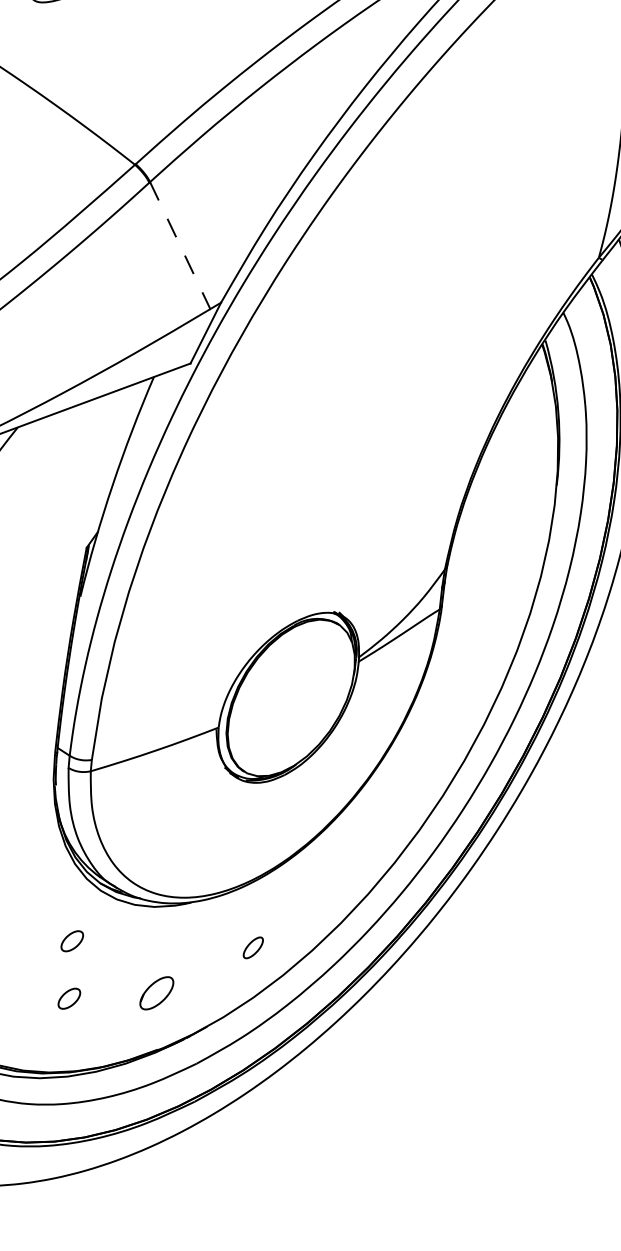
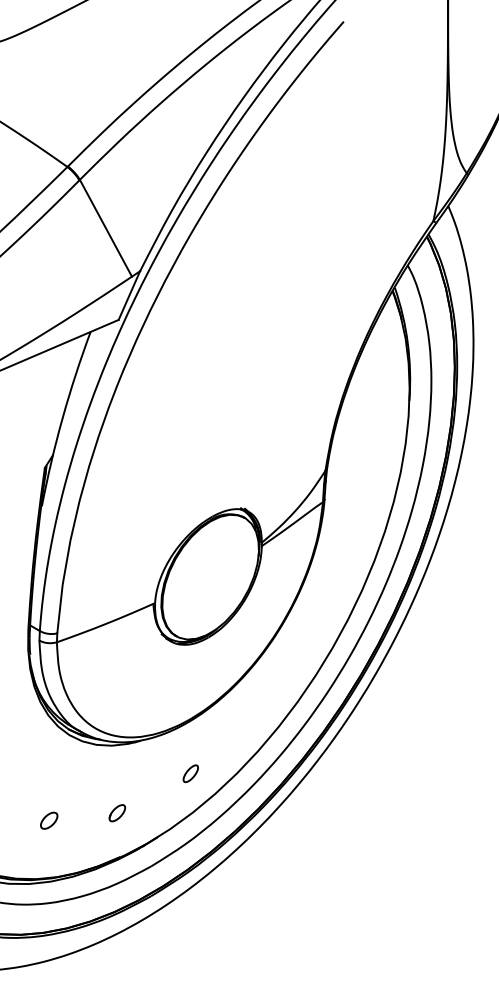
line: (179, 245) -> (105, 228), dashed -> solid
part: (72, 940) -> (49, 775), removed
part: (157, 993) -> (117, 813), size x0.62

